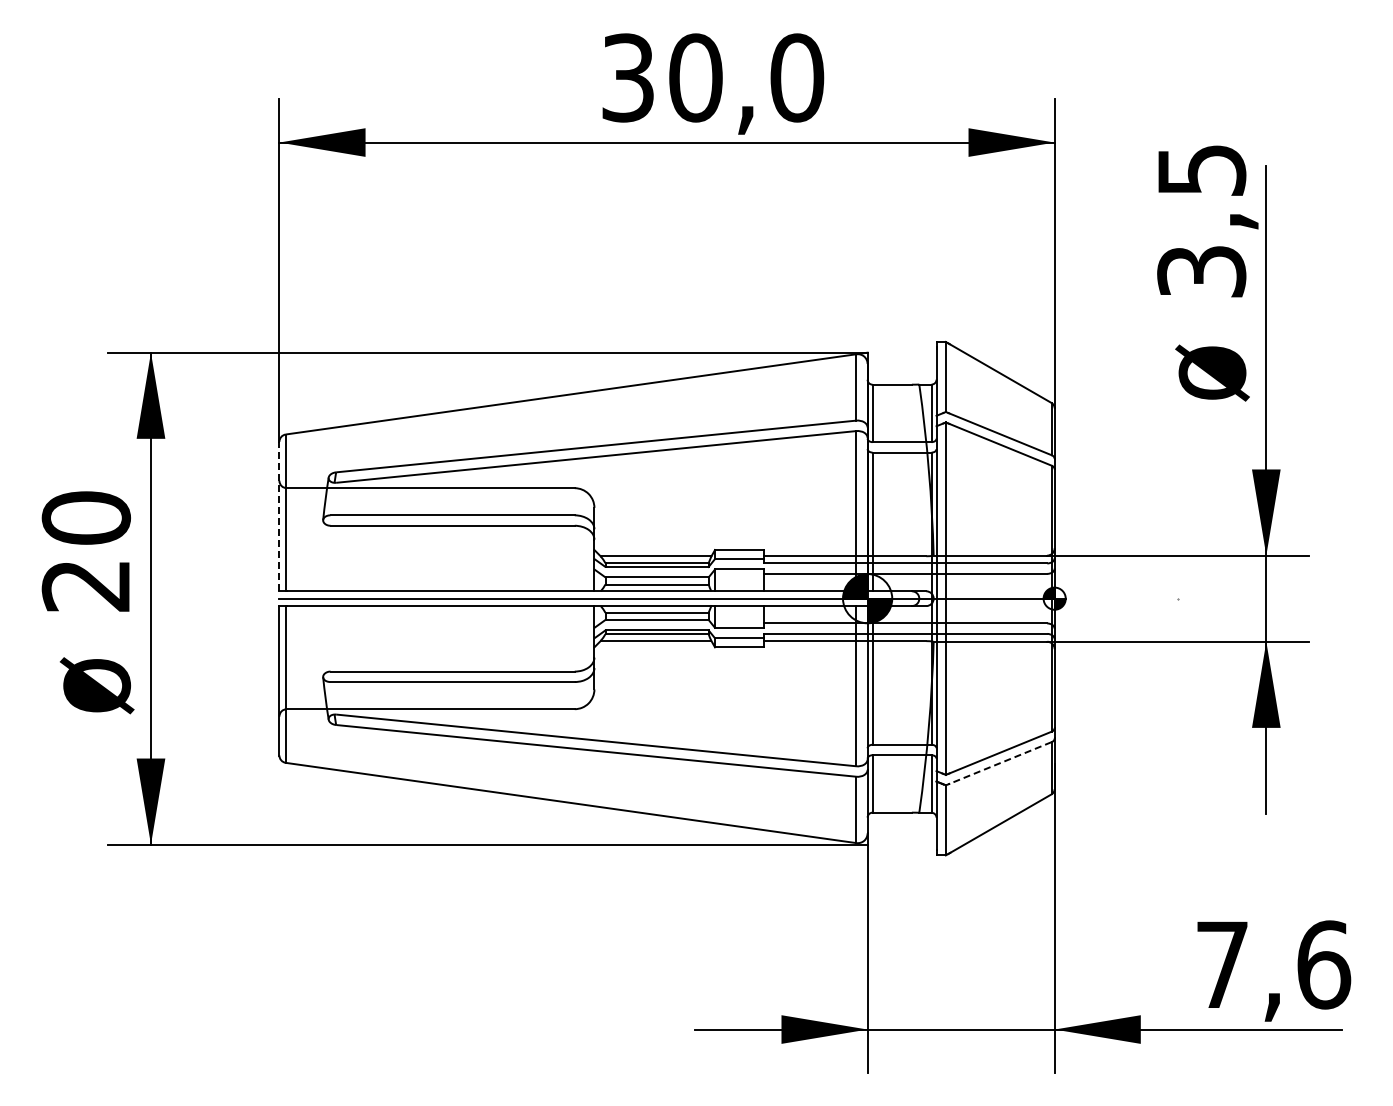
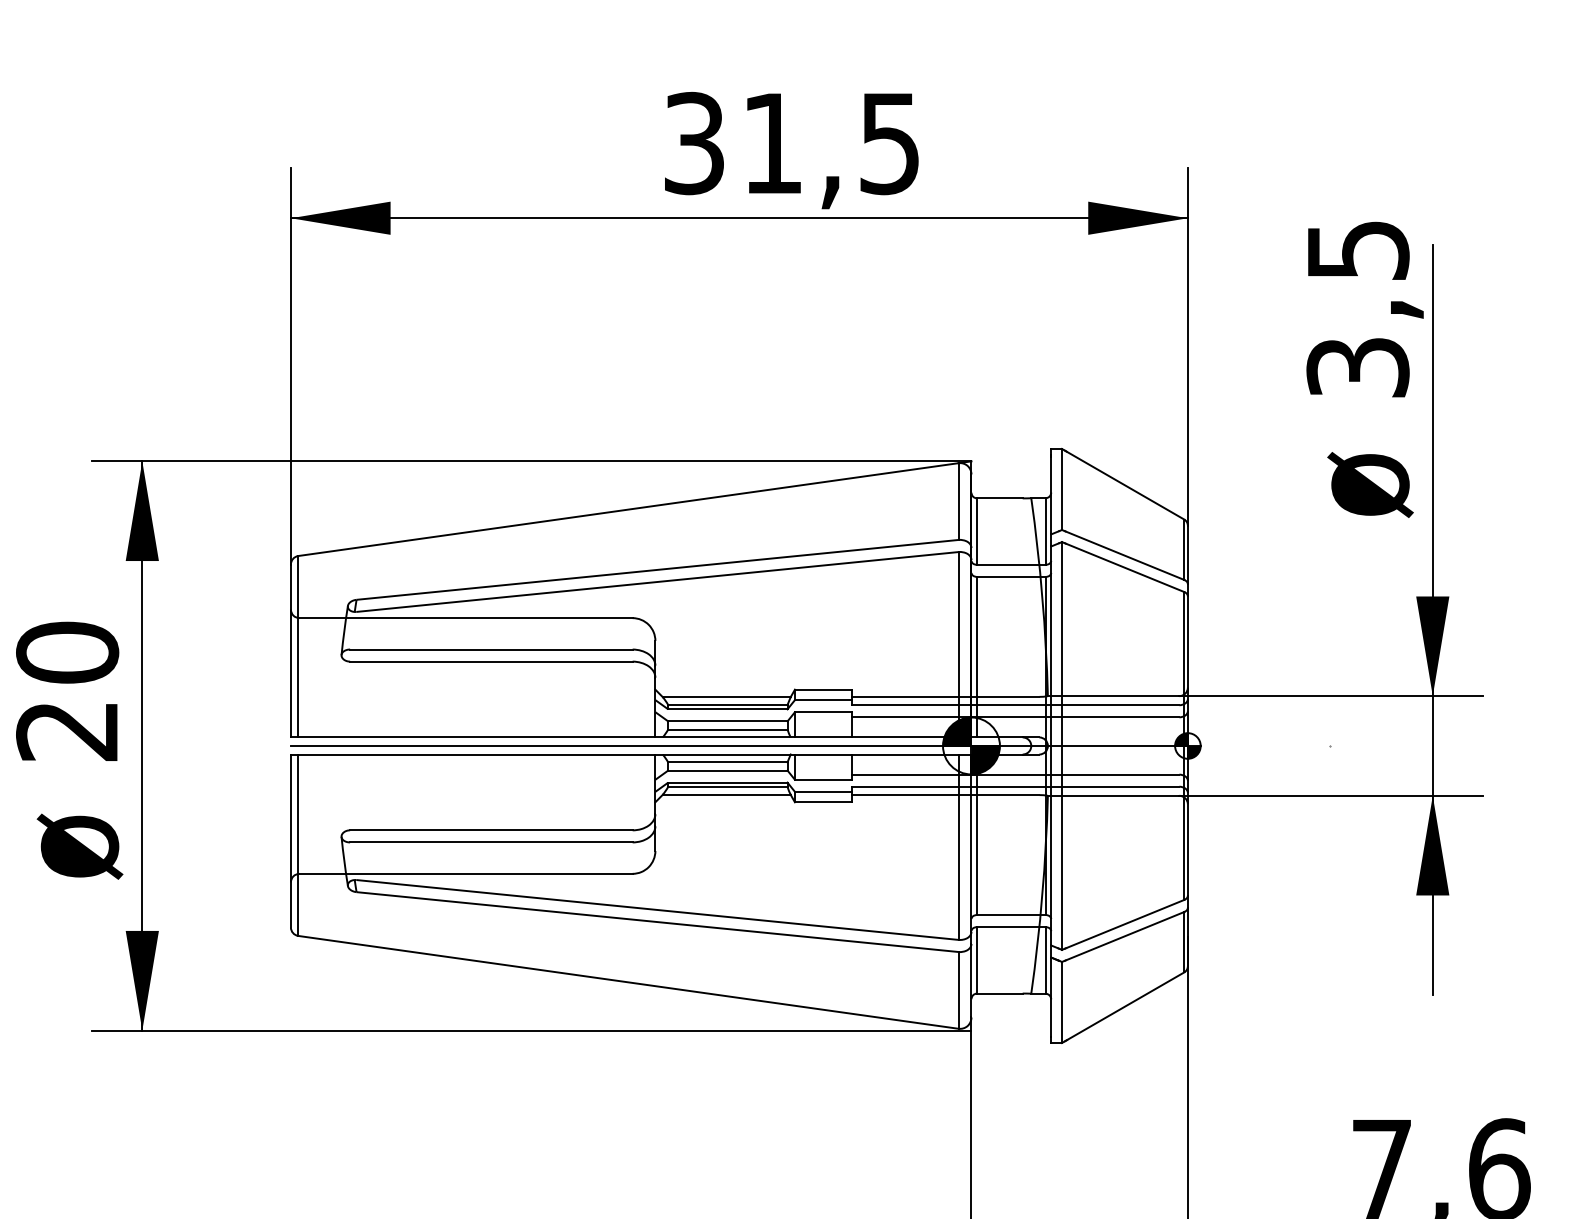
text: (746, 77) -> (831, 142), 30,0 -> 31,5
line: (279, 516) -> (291, 650), dashed -> solid
line: (999, 763) -> (1124, 936), dashed -> solid

